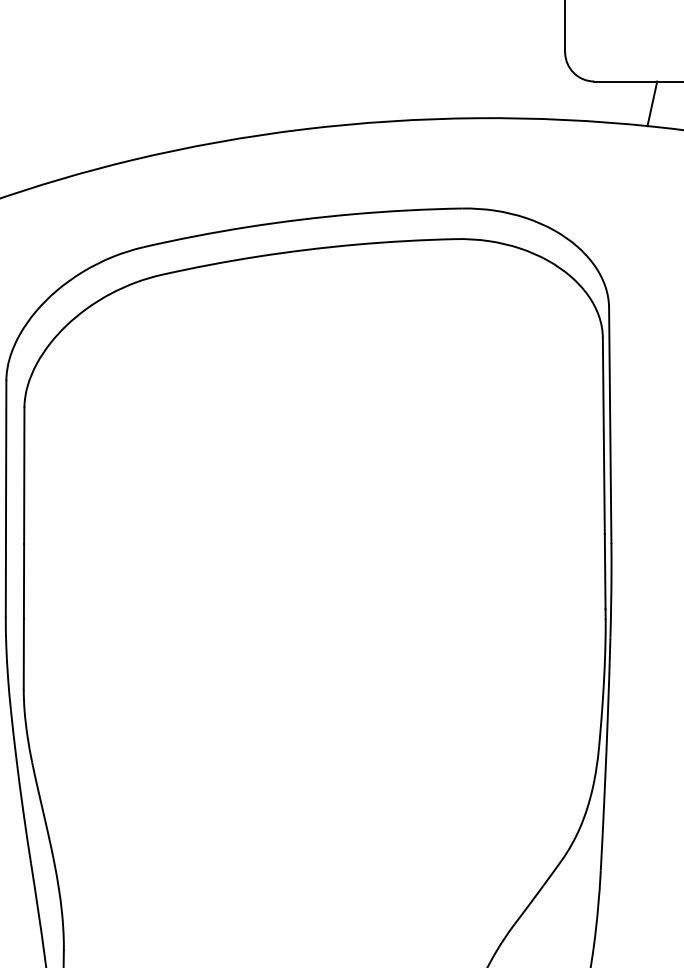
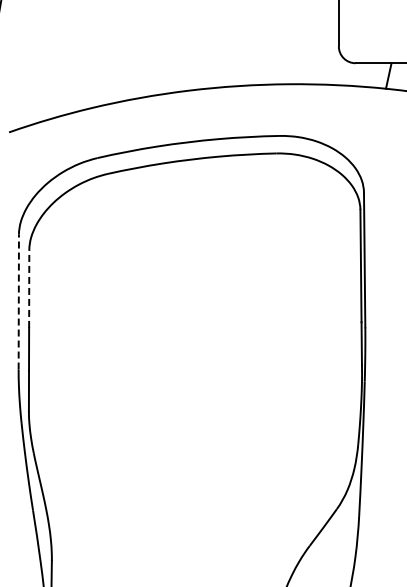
line: (24, 475) -> (29, 288), solid -> dashed
line: (5, 497) -> (18, 301), solid -> dashed

